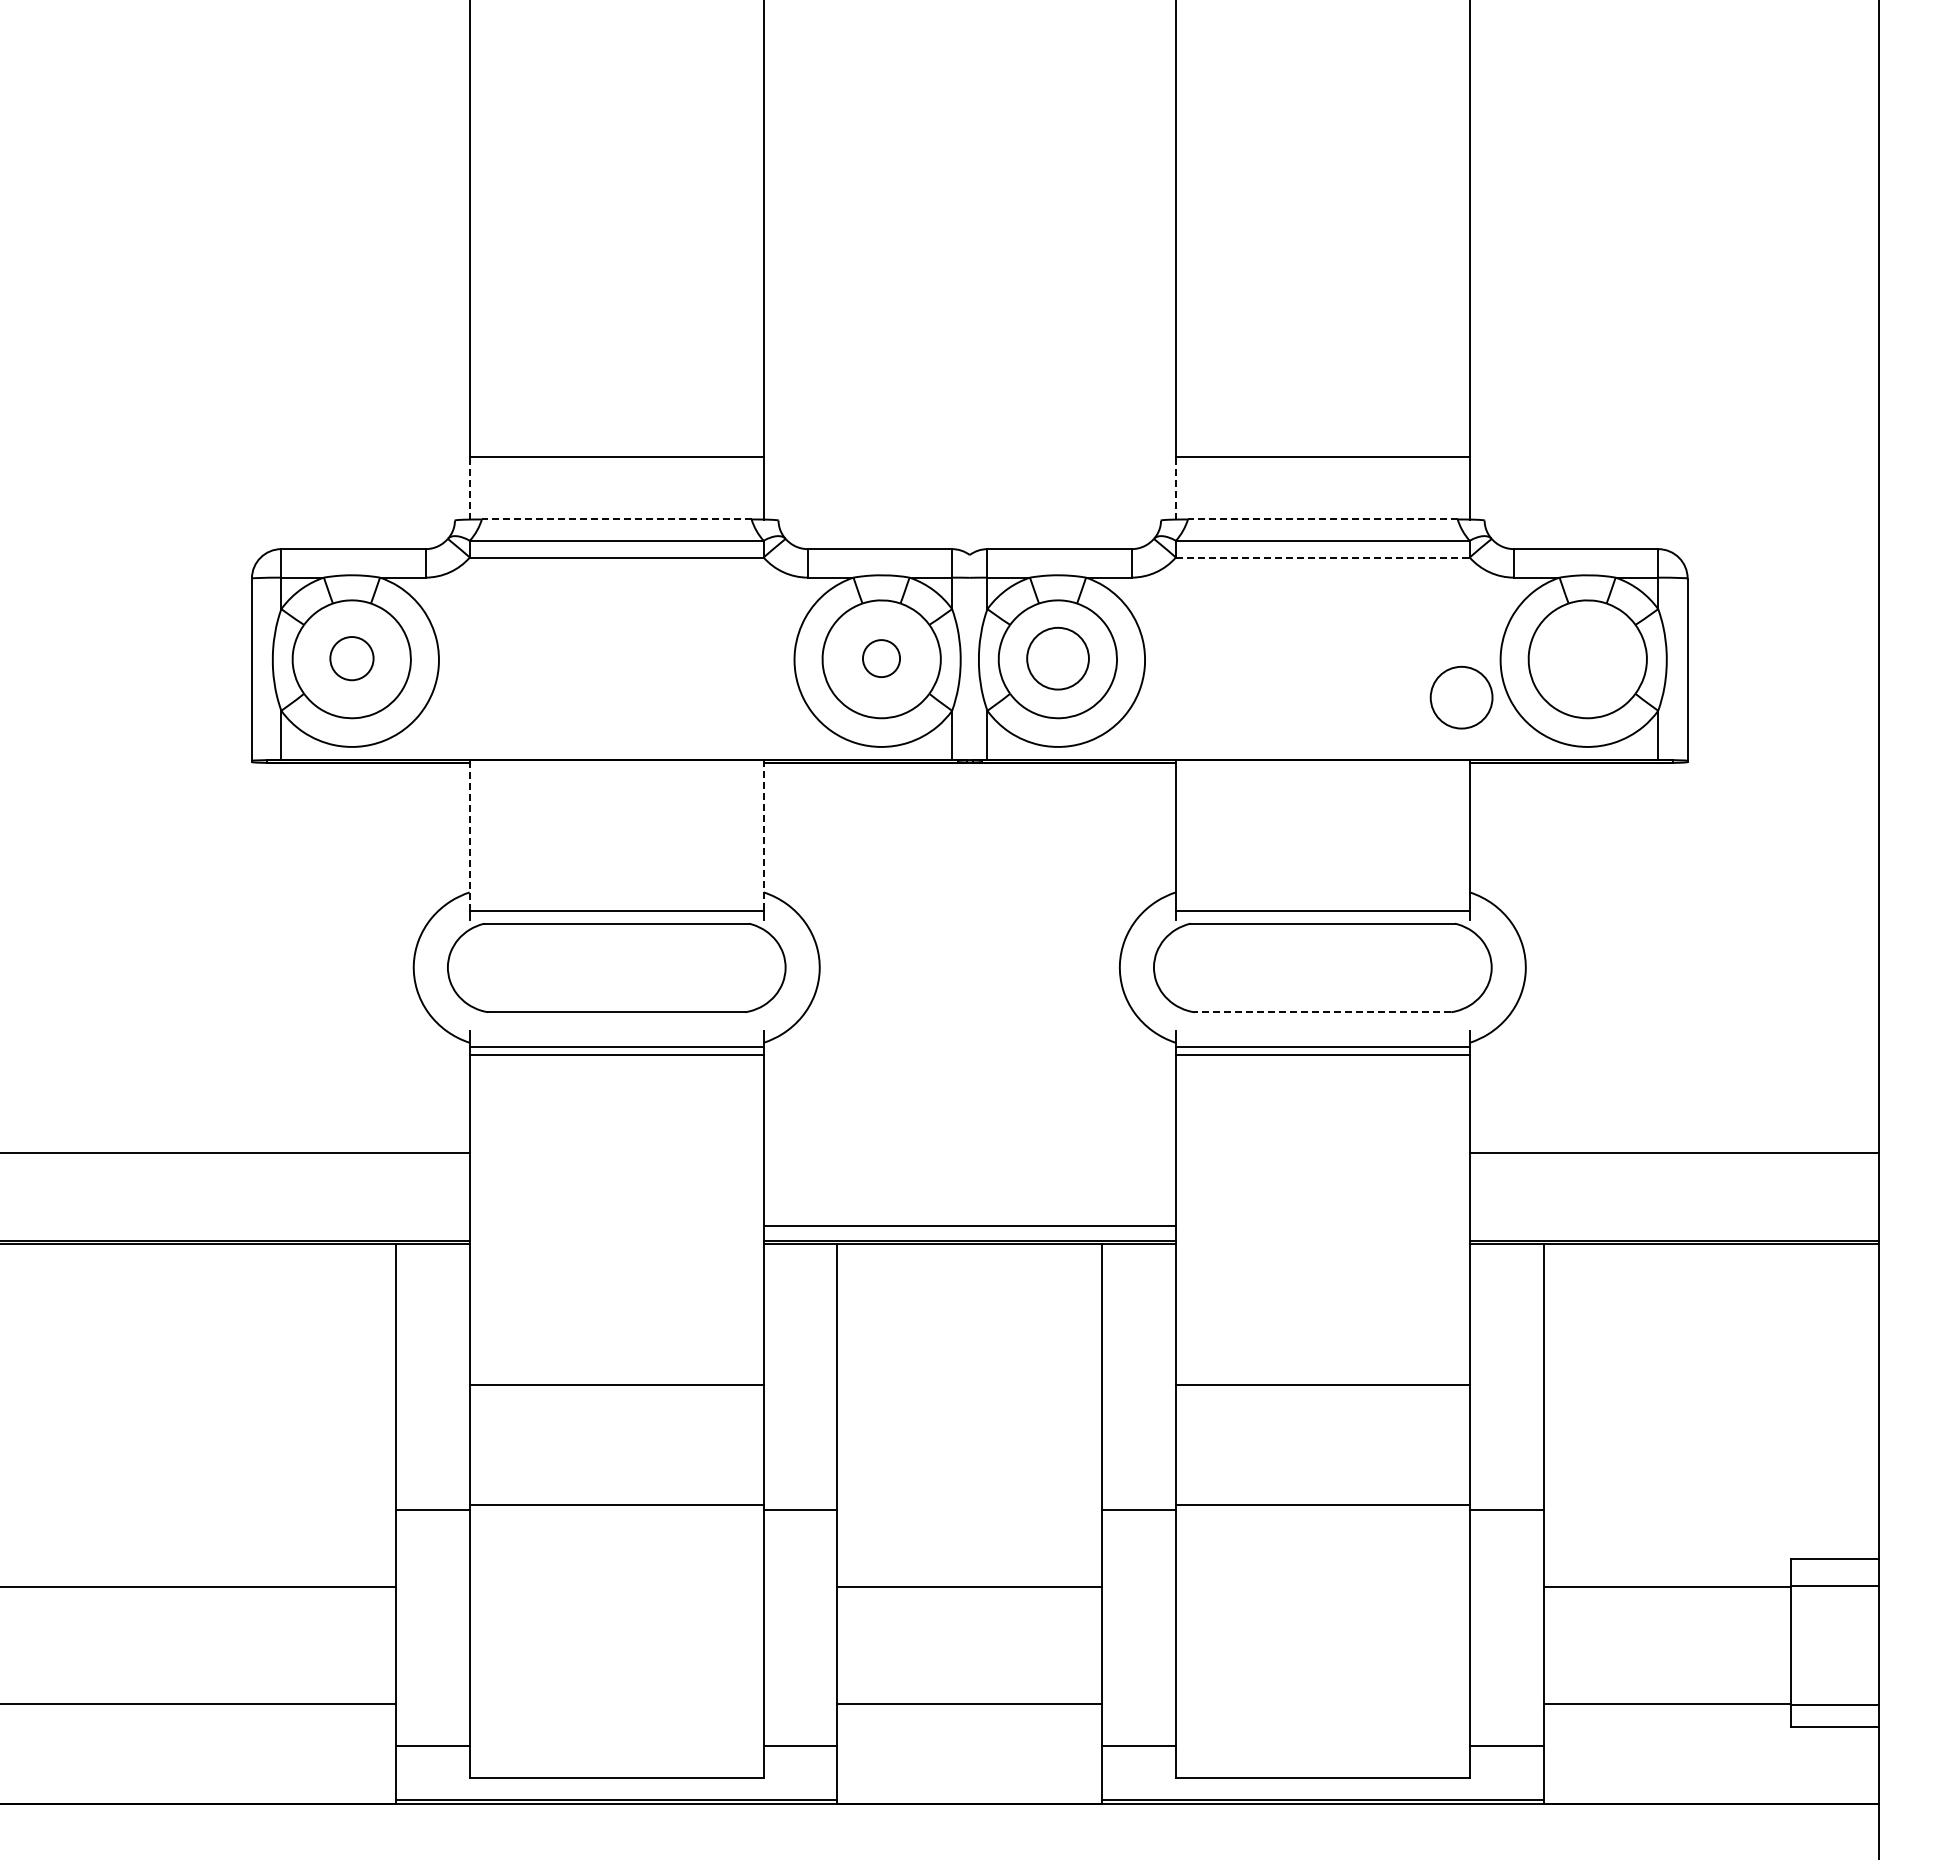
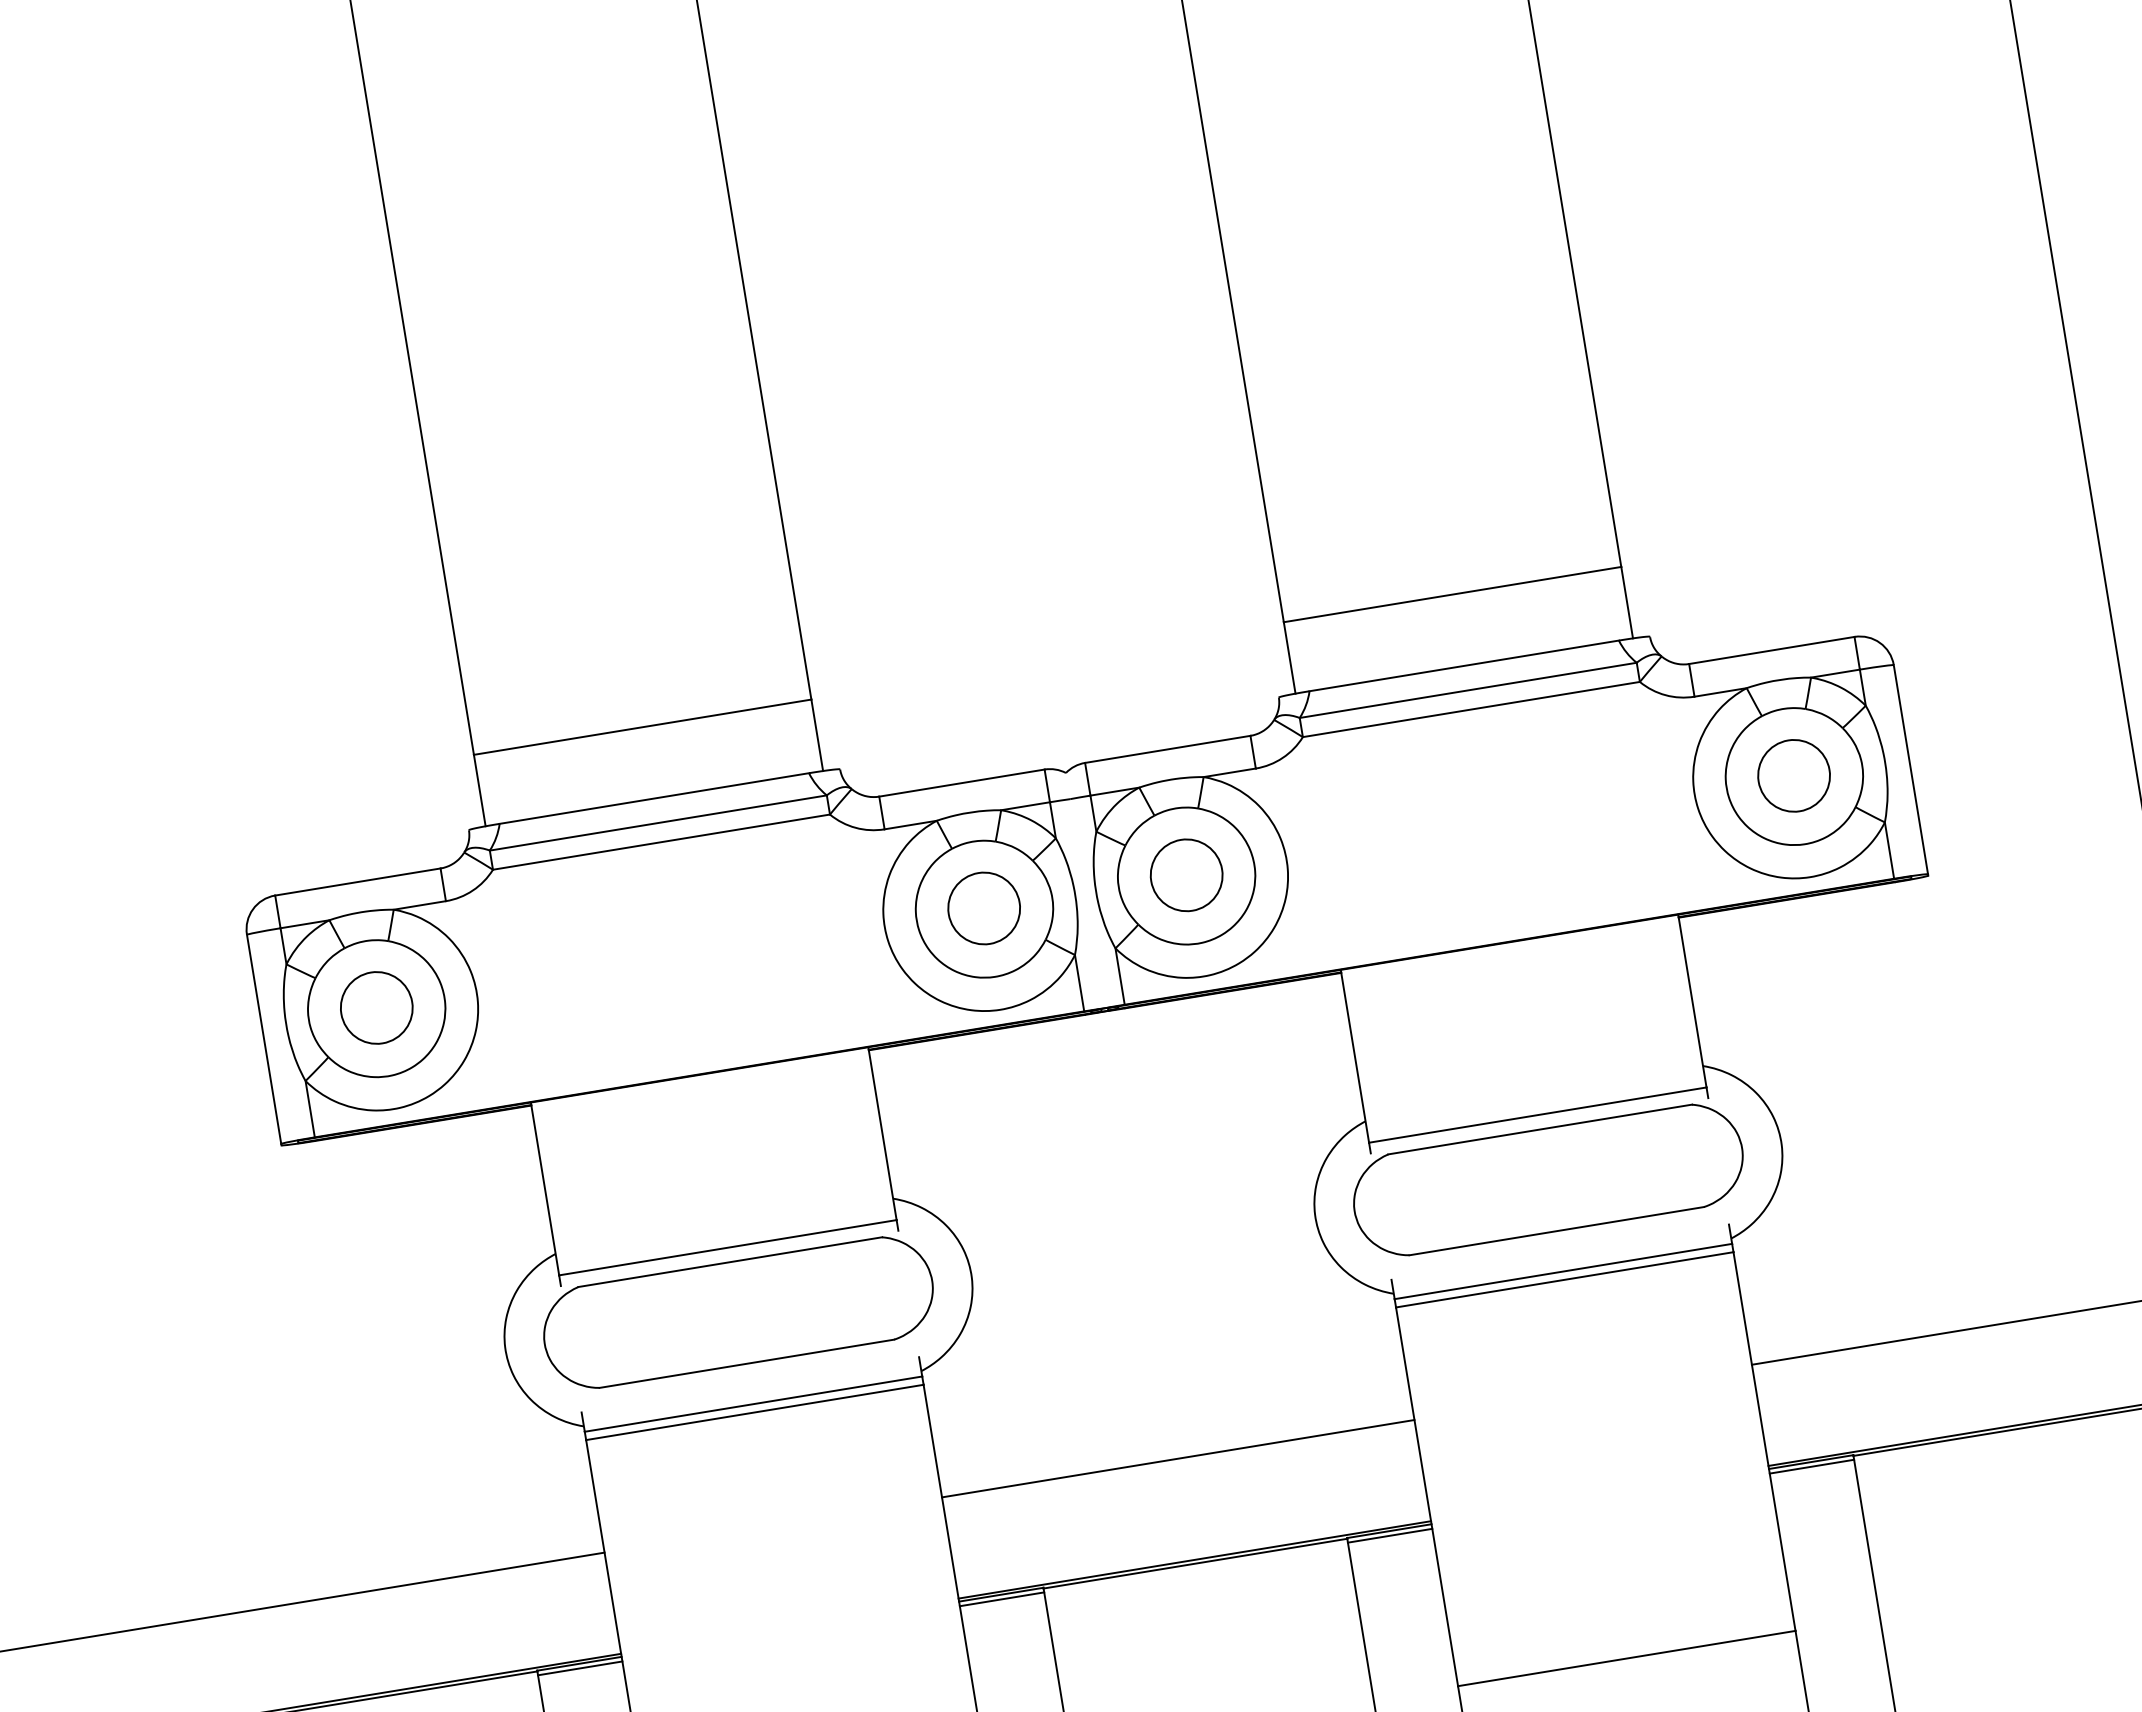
line: (469, 487) -> (479, 789), dashed -> solid
line: (1175, 487) -> (1289, 656), dashed -> solid
line: (616, 519) -> (654, 798), dashed -> solid
line: (1322, 519) -> (1463, 665), dashed -> solid
line: (1322, 557) -> (1470, 709), dashed -> solid
part: (351, 658) -> (376, 1007), size x1.43
part: (881, 658) -> (984, 908), size x1.67
part: (1461, 697) -> (1793, 775), moved
line: (469, 835) -> (544, 1188), dashed -> solid
line: (763, 836) -> (882, 1134), dashed -> solid
line: (1322, 1012) -> (1556, 1231), dashed -> solid
line: (969, 1225) -> (1177, 1458), moved
line: (432, 1247) -> (579, 1668), added
line: (800, 1247) -> (1001, 1599), added
line: (1138, 1247) -> (1389, 1535), added
line: (1506, 1247) -> (1811, 1466), added

